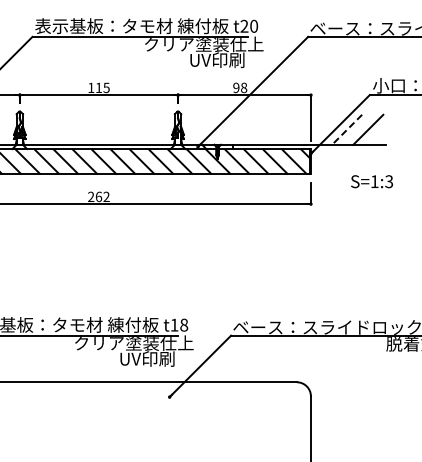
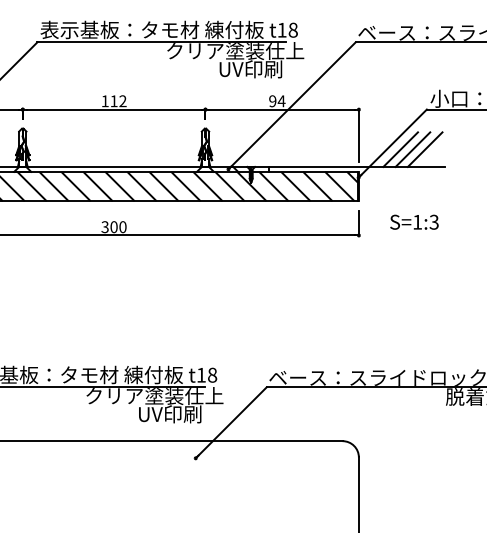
text: (249, 25) -> (287, 29), t20 -> t18
text: (106, 87) -> (122, 100), 115 -> 112
text: (243, 87) -> (281, 100), 98 -> 94
line: (357, 129) -> (412, 149), added
line: (346, 130) -> (399, 150), dashed -> solid
text: (372, 181) -> (414, 222), moved
text: (98, 196) -> (113, 226), 262 -> 300

